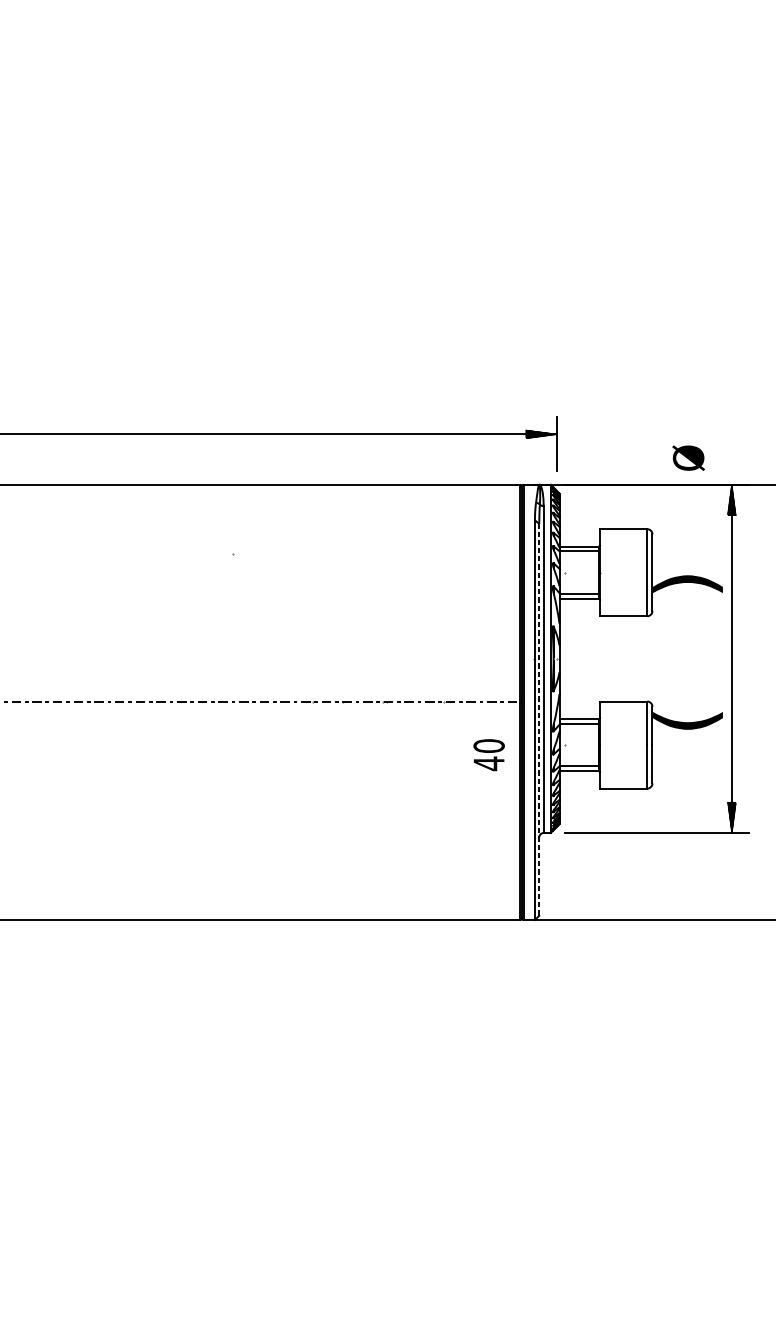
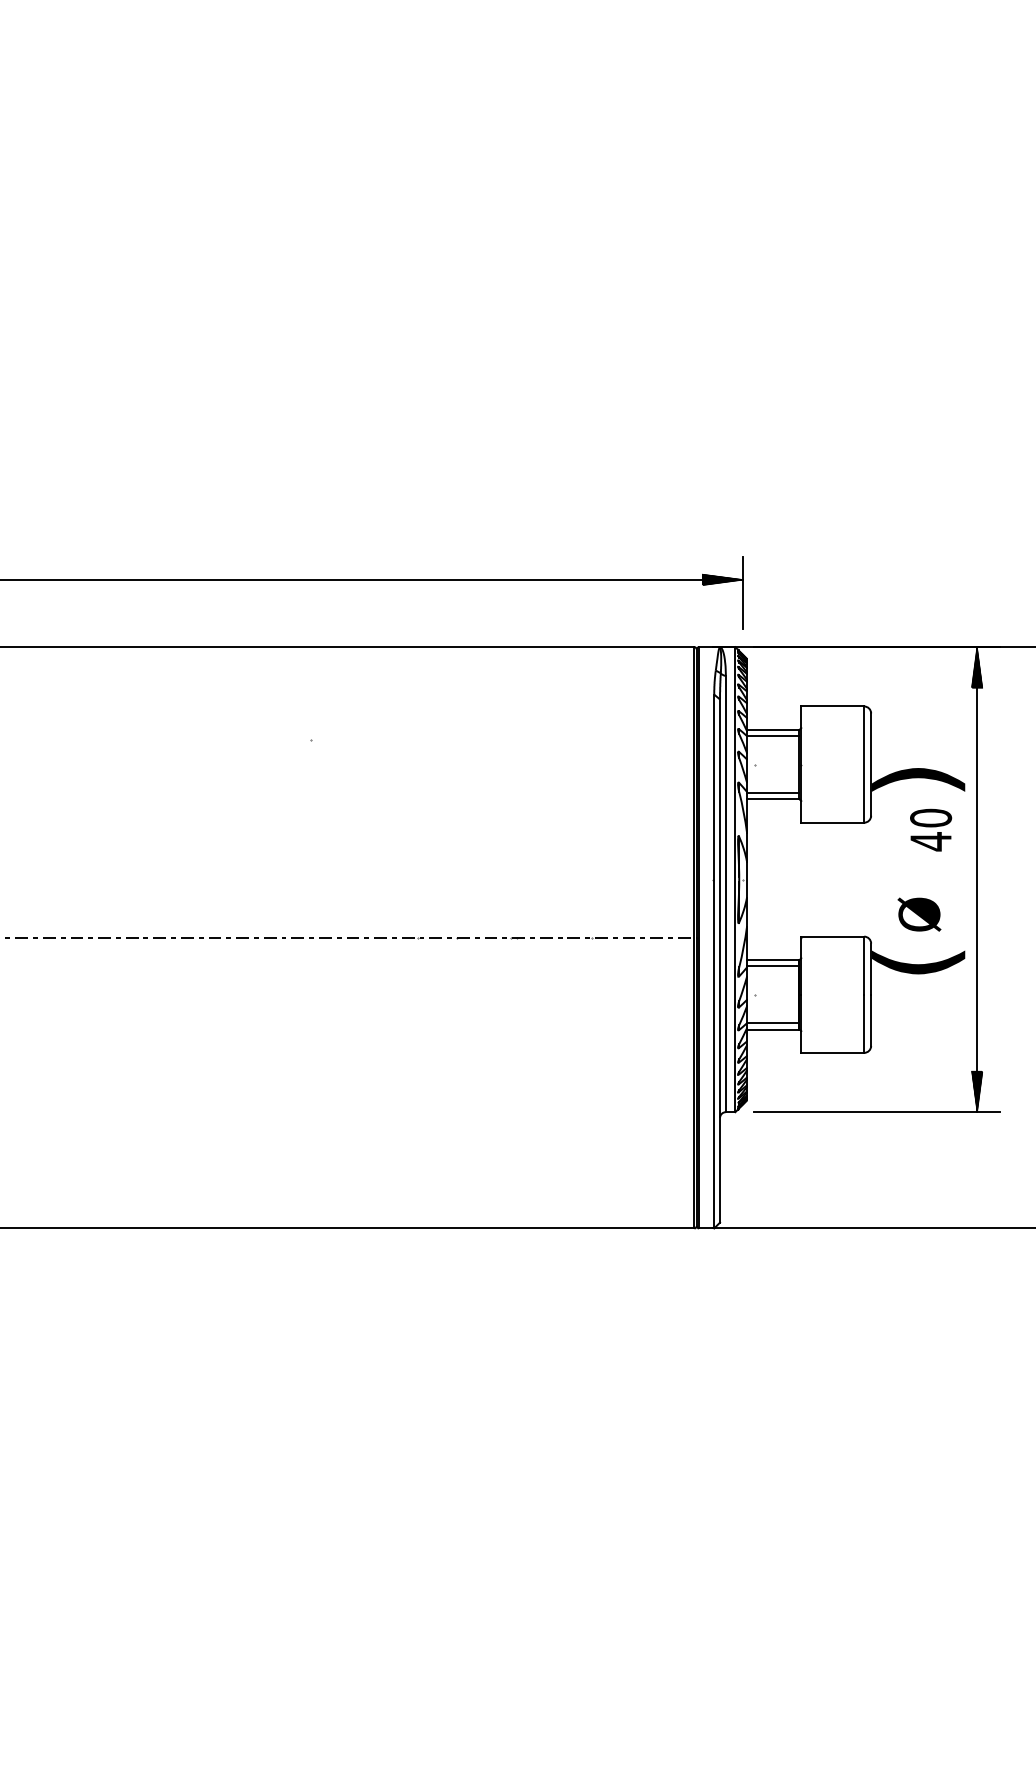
text: (688, 458) -> (919, 914), moved
line: (539, 720) -> (720, 961), dashed -> solid
text: (489, 754) -> (931, 829), moved

